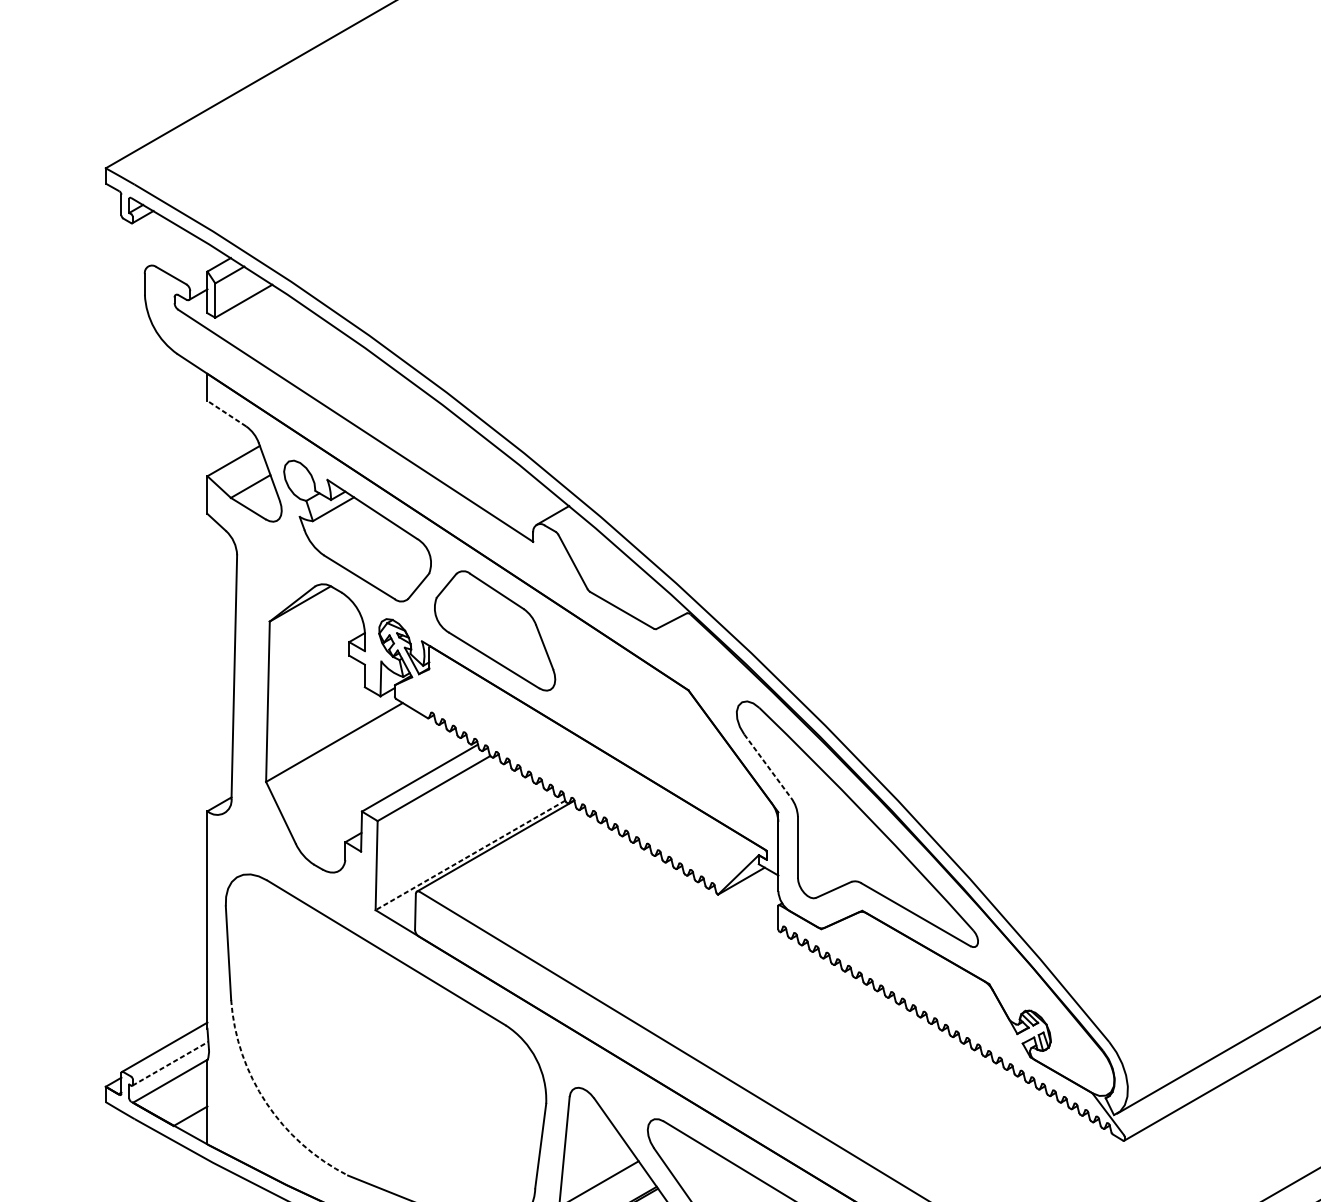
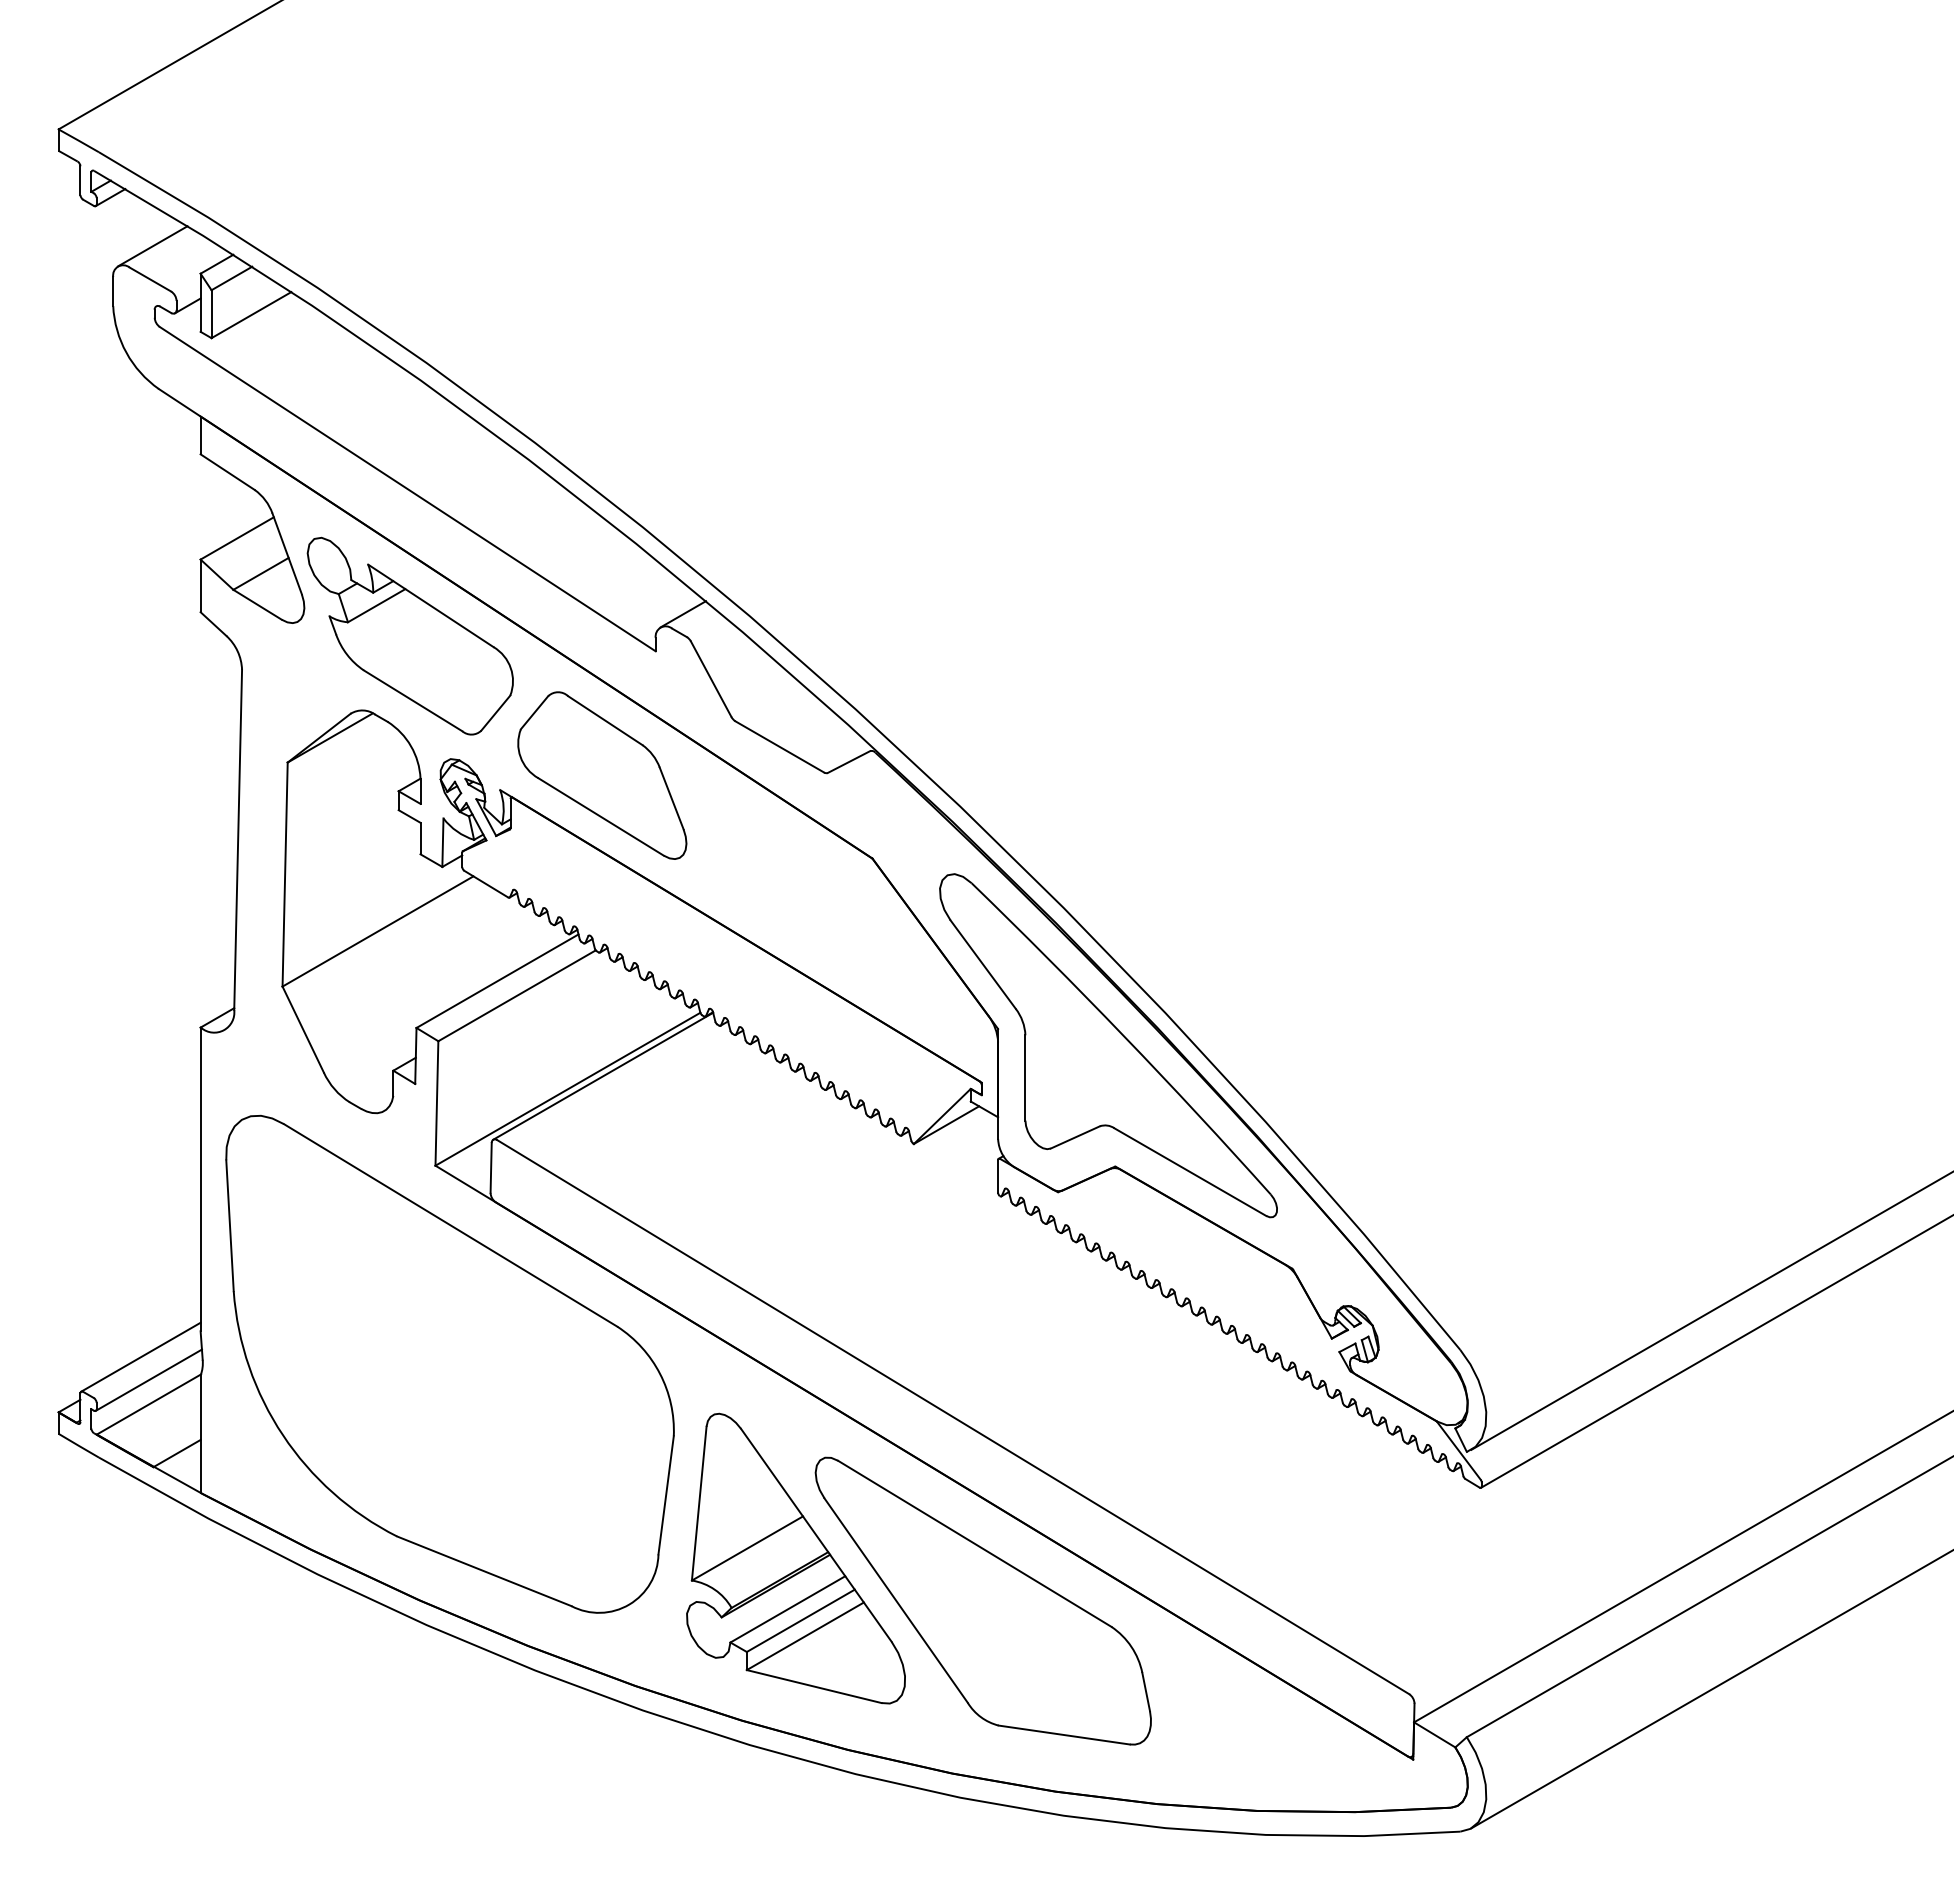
line: (173, 252) -> (152, 246), added
line: (226, 413) -> (227, 471), dashed -> solid
line: (767, 766) -> (983, 964), dashed -> solid
line: (470, 855) -> (567, 1089), dashed -> solid
line: (170, 1063) -> (149, 1379), dashed -> solid
arc: (266, 1103) -> (283, 1435), dashed -> solid

